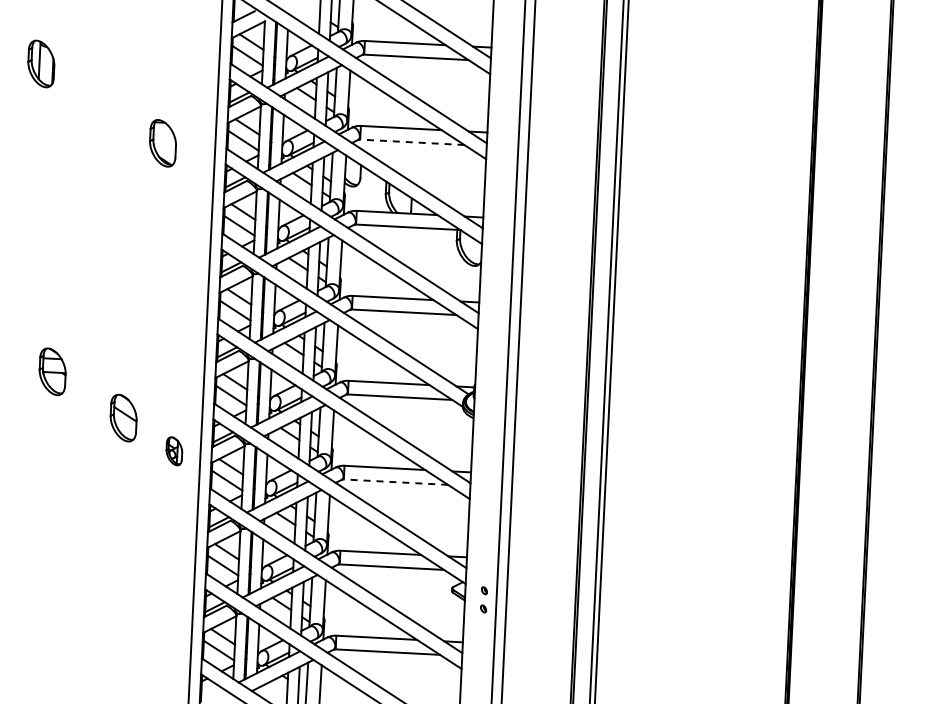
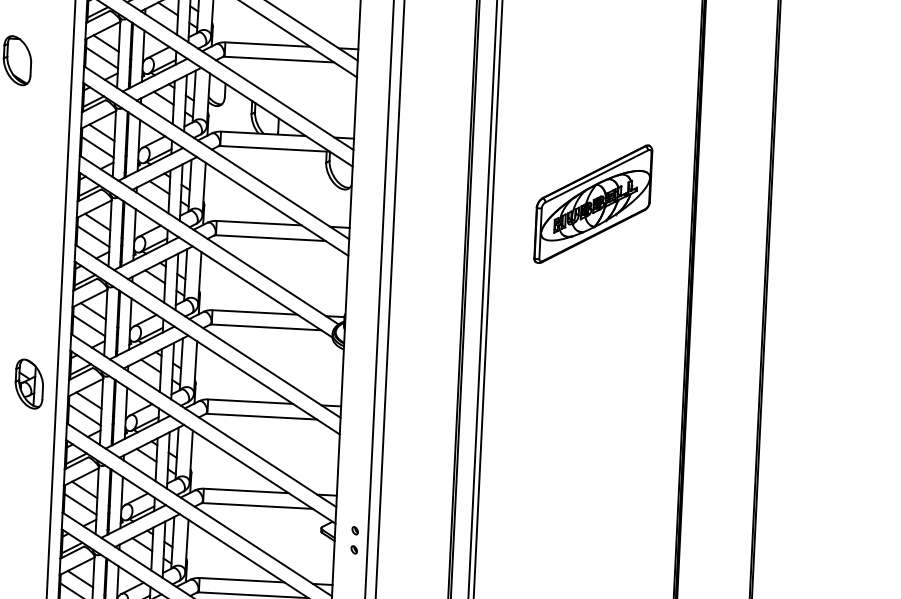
line: (411, 142) -> (278, 59), dashed -> solid
part: (710, 279) -> (592, 203), added
part: (174, 451) -> (29, 384), size x1.67
line: (395, 482) -> (261, 417), dashed -> solid

